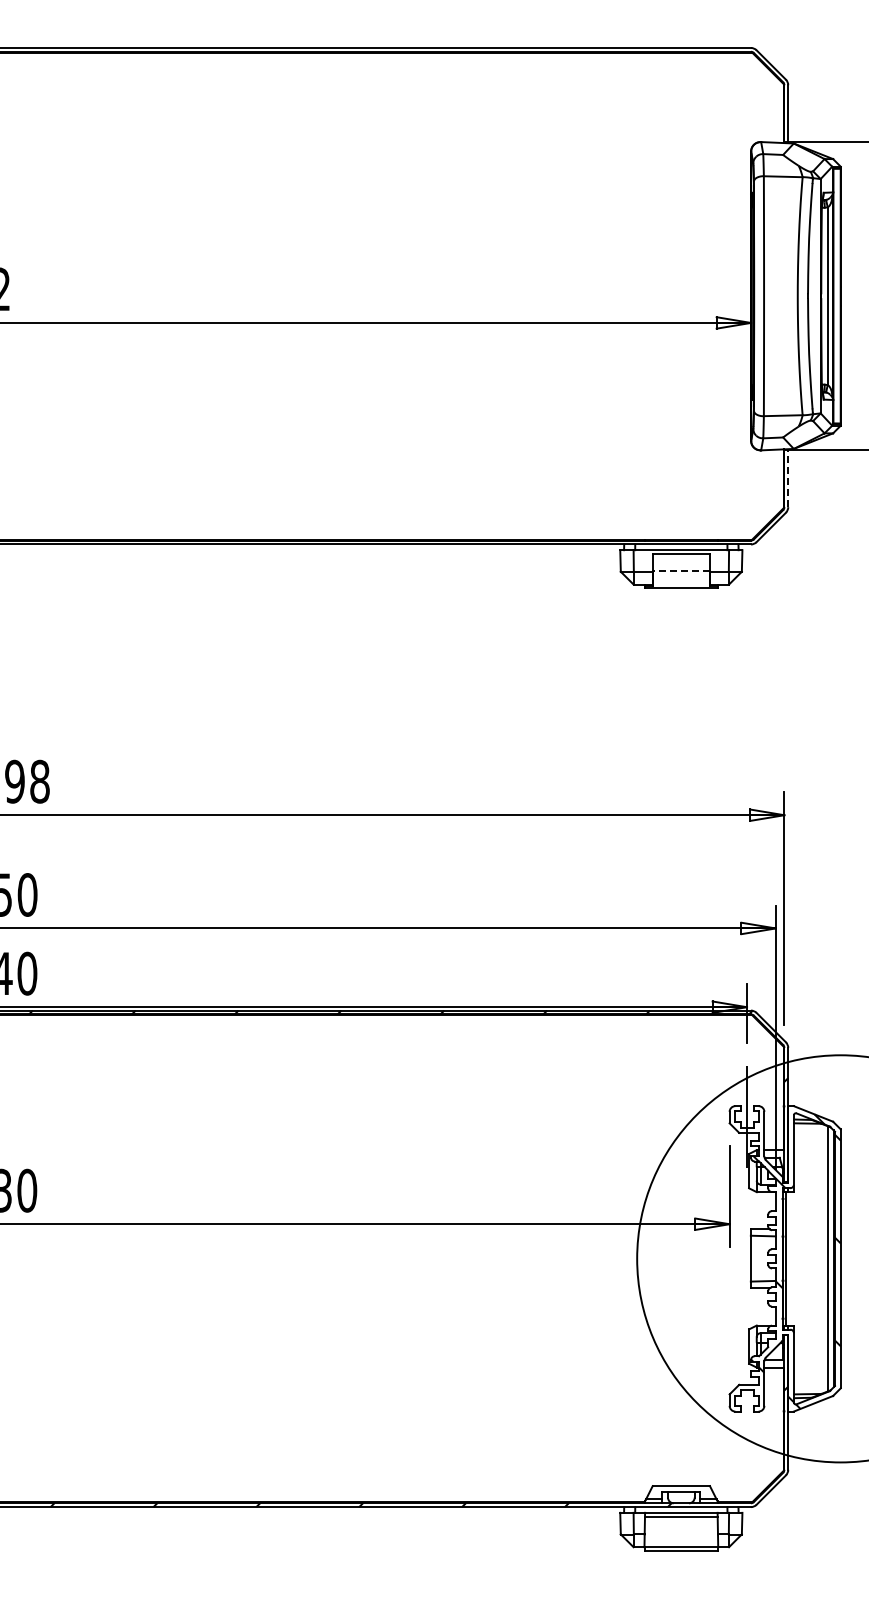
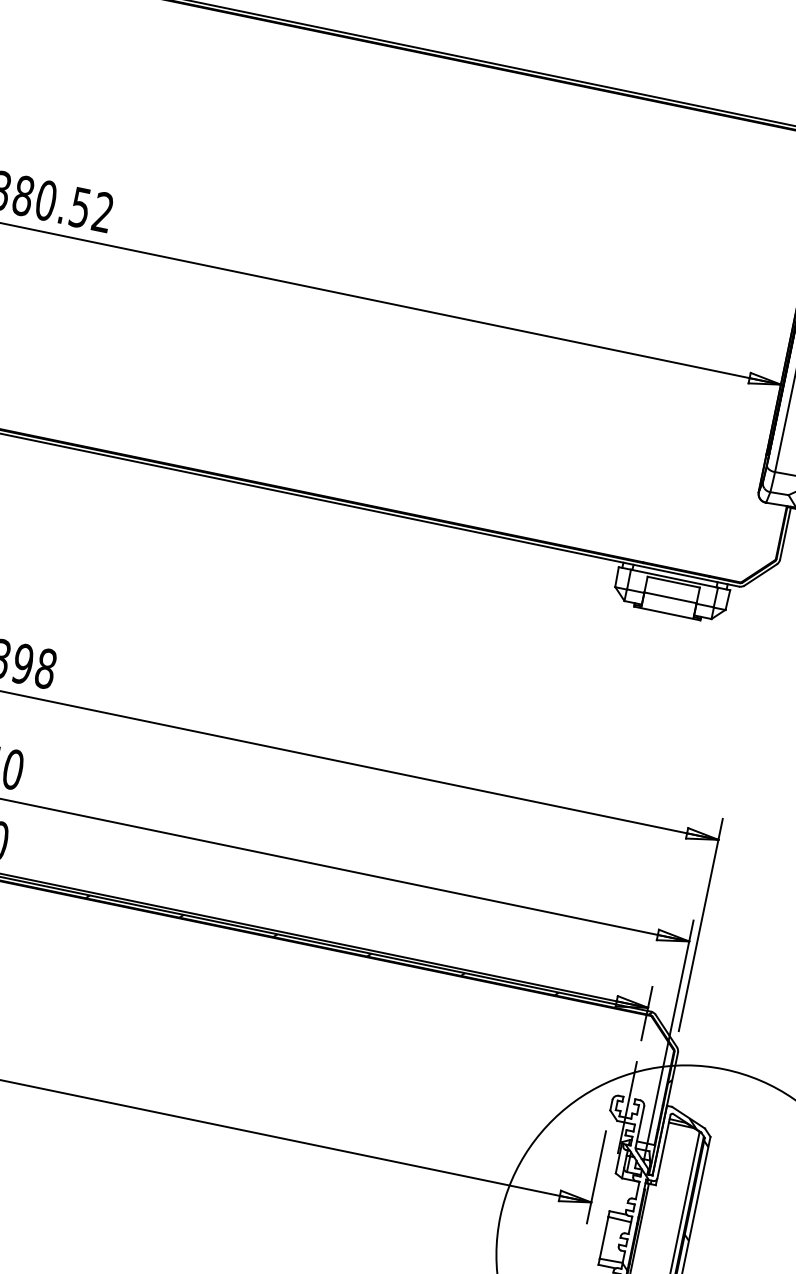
line: (788, 478) -> (785, 533), dashed -> solid
line: (681, 571) -> (670, 598), dashed -> solid

